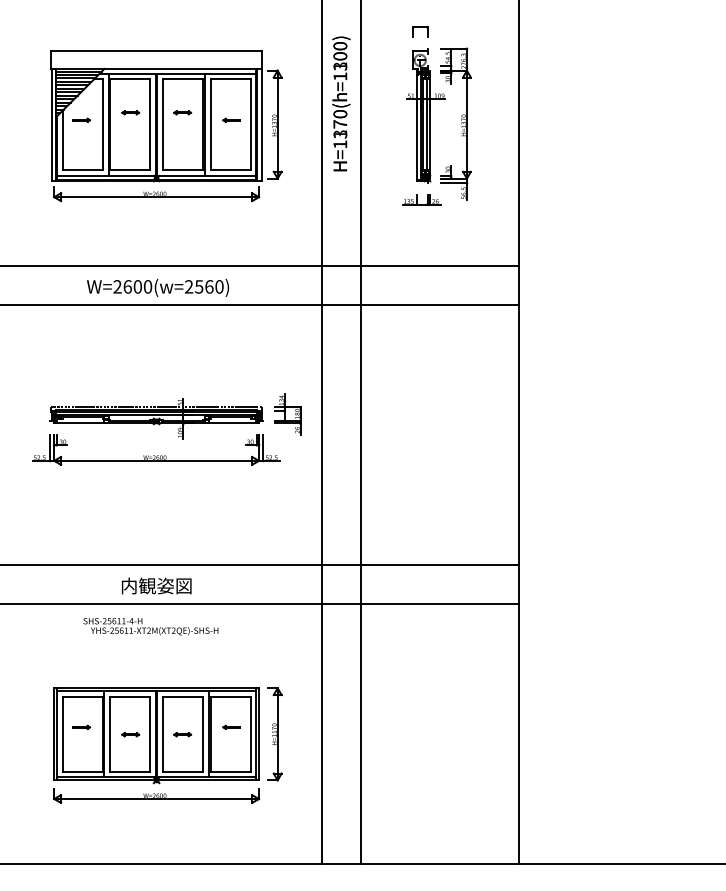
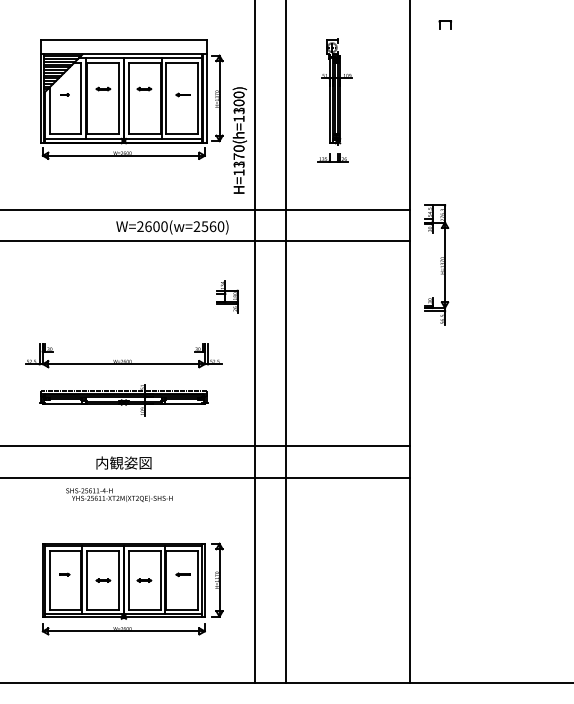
part: (420, 31) -> (445, 24), moved
text: (341, 103) -> (239, 140), moved
part: (81, 119) -> (64, 94), size x0.6
part: (455, 123) -> (435, 264), moved
text: (157, 287) -> (172, 227), moved
part: (287, 414) -> (227, 296), moved
part: (156, 418) -> (123, 400), moved
part: (81, 726) -> (64, 574), size x0.7

